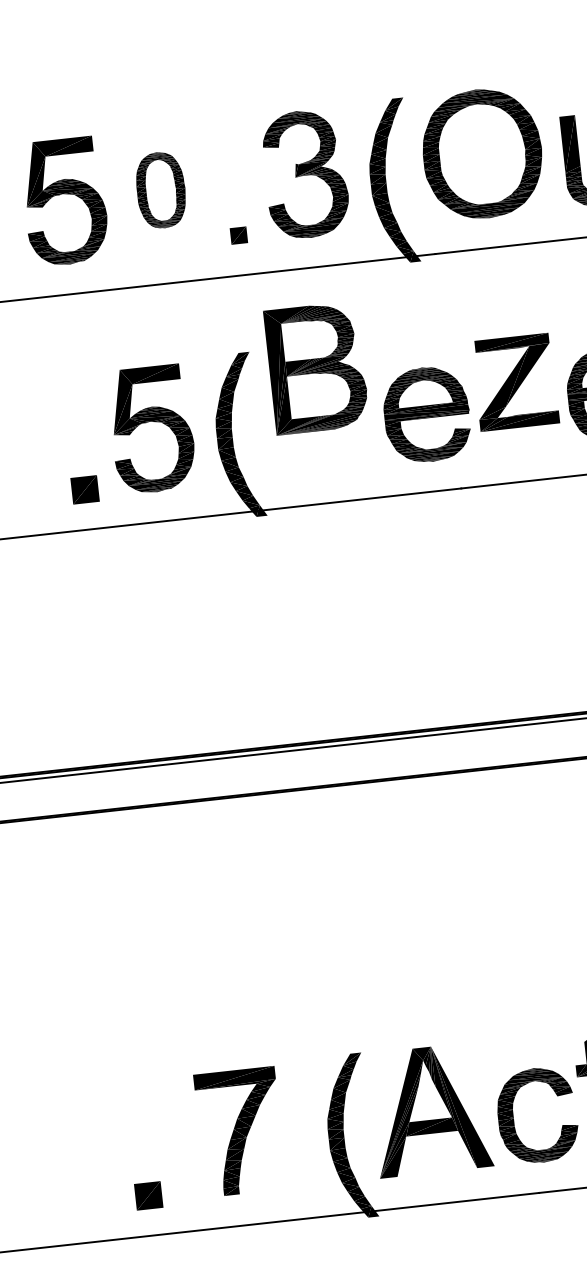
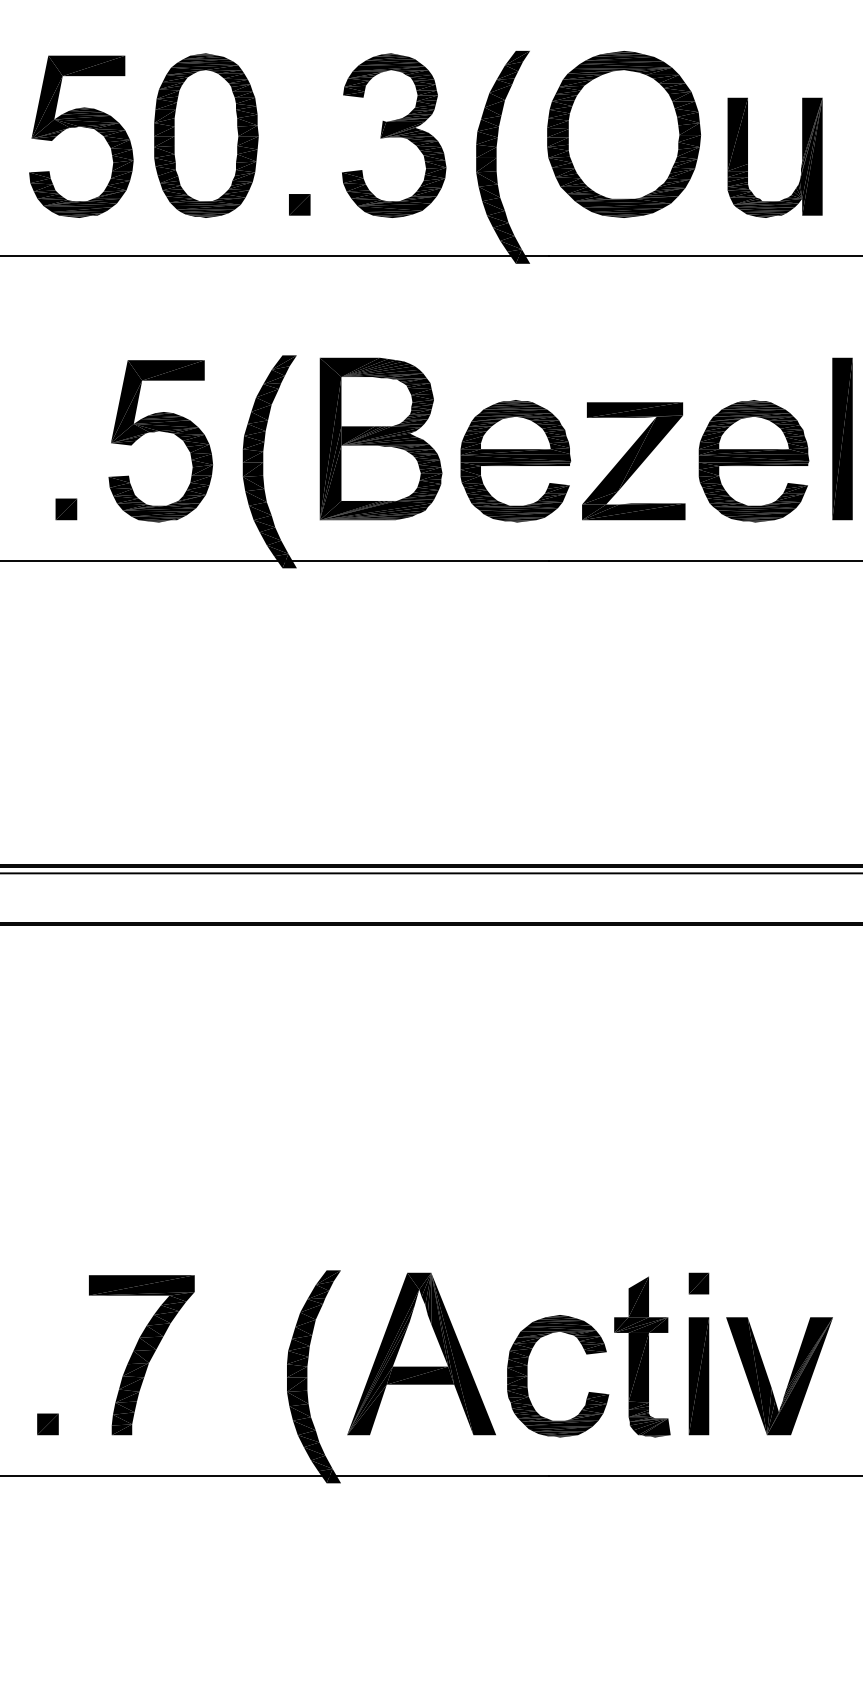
part: (161, 190) -> (206, 135), size x1.67
part: (316, 367) -> (380, 438), moved
part: (515, 382) -> (633, 461), moved
part: (85, 490) -> (66, 509), size x0.62
part: (240, 1132) -> (141, 1355), moved
part: (148, 1196) -> (47, 1424), size x0.62

